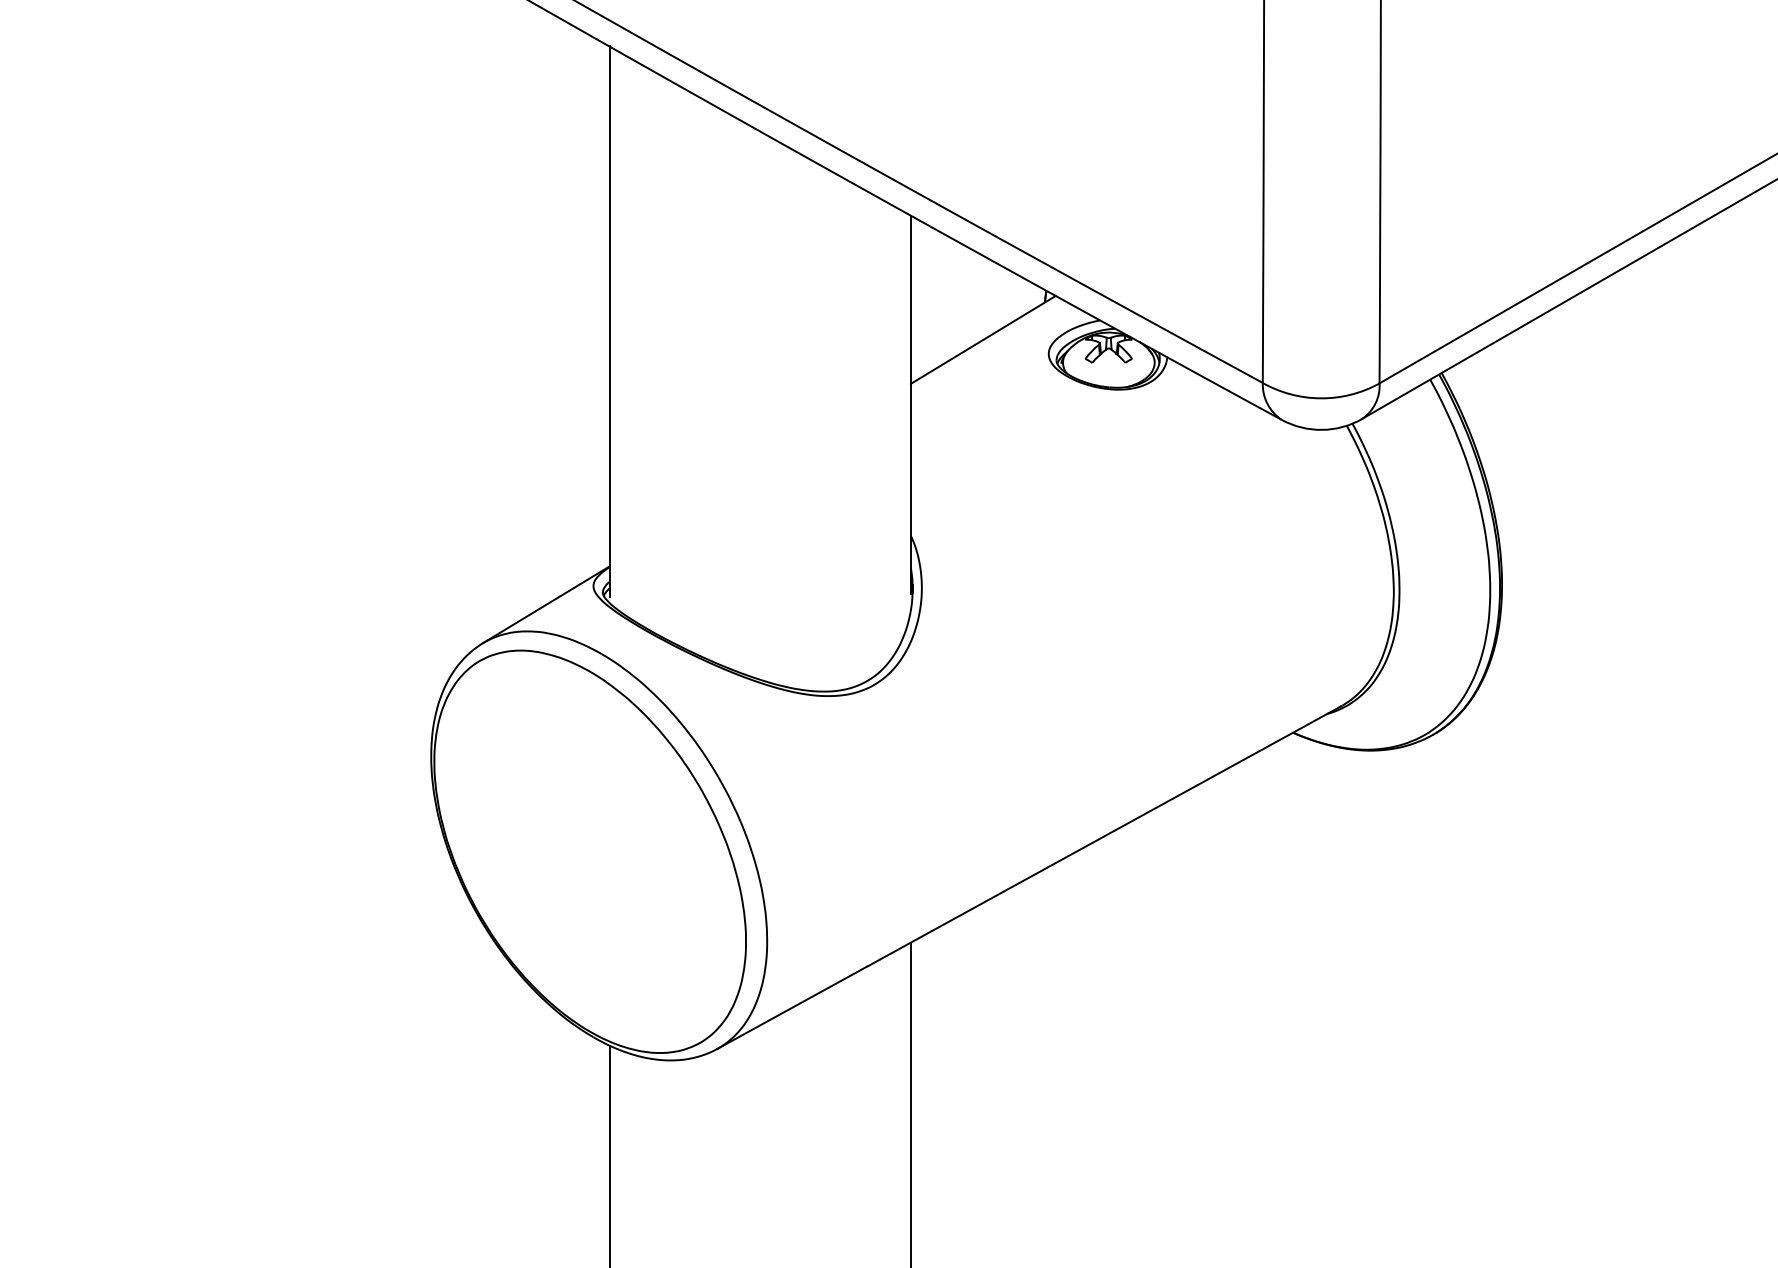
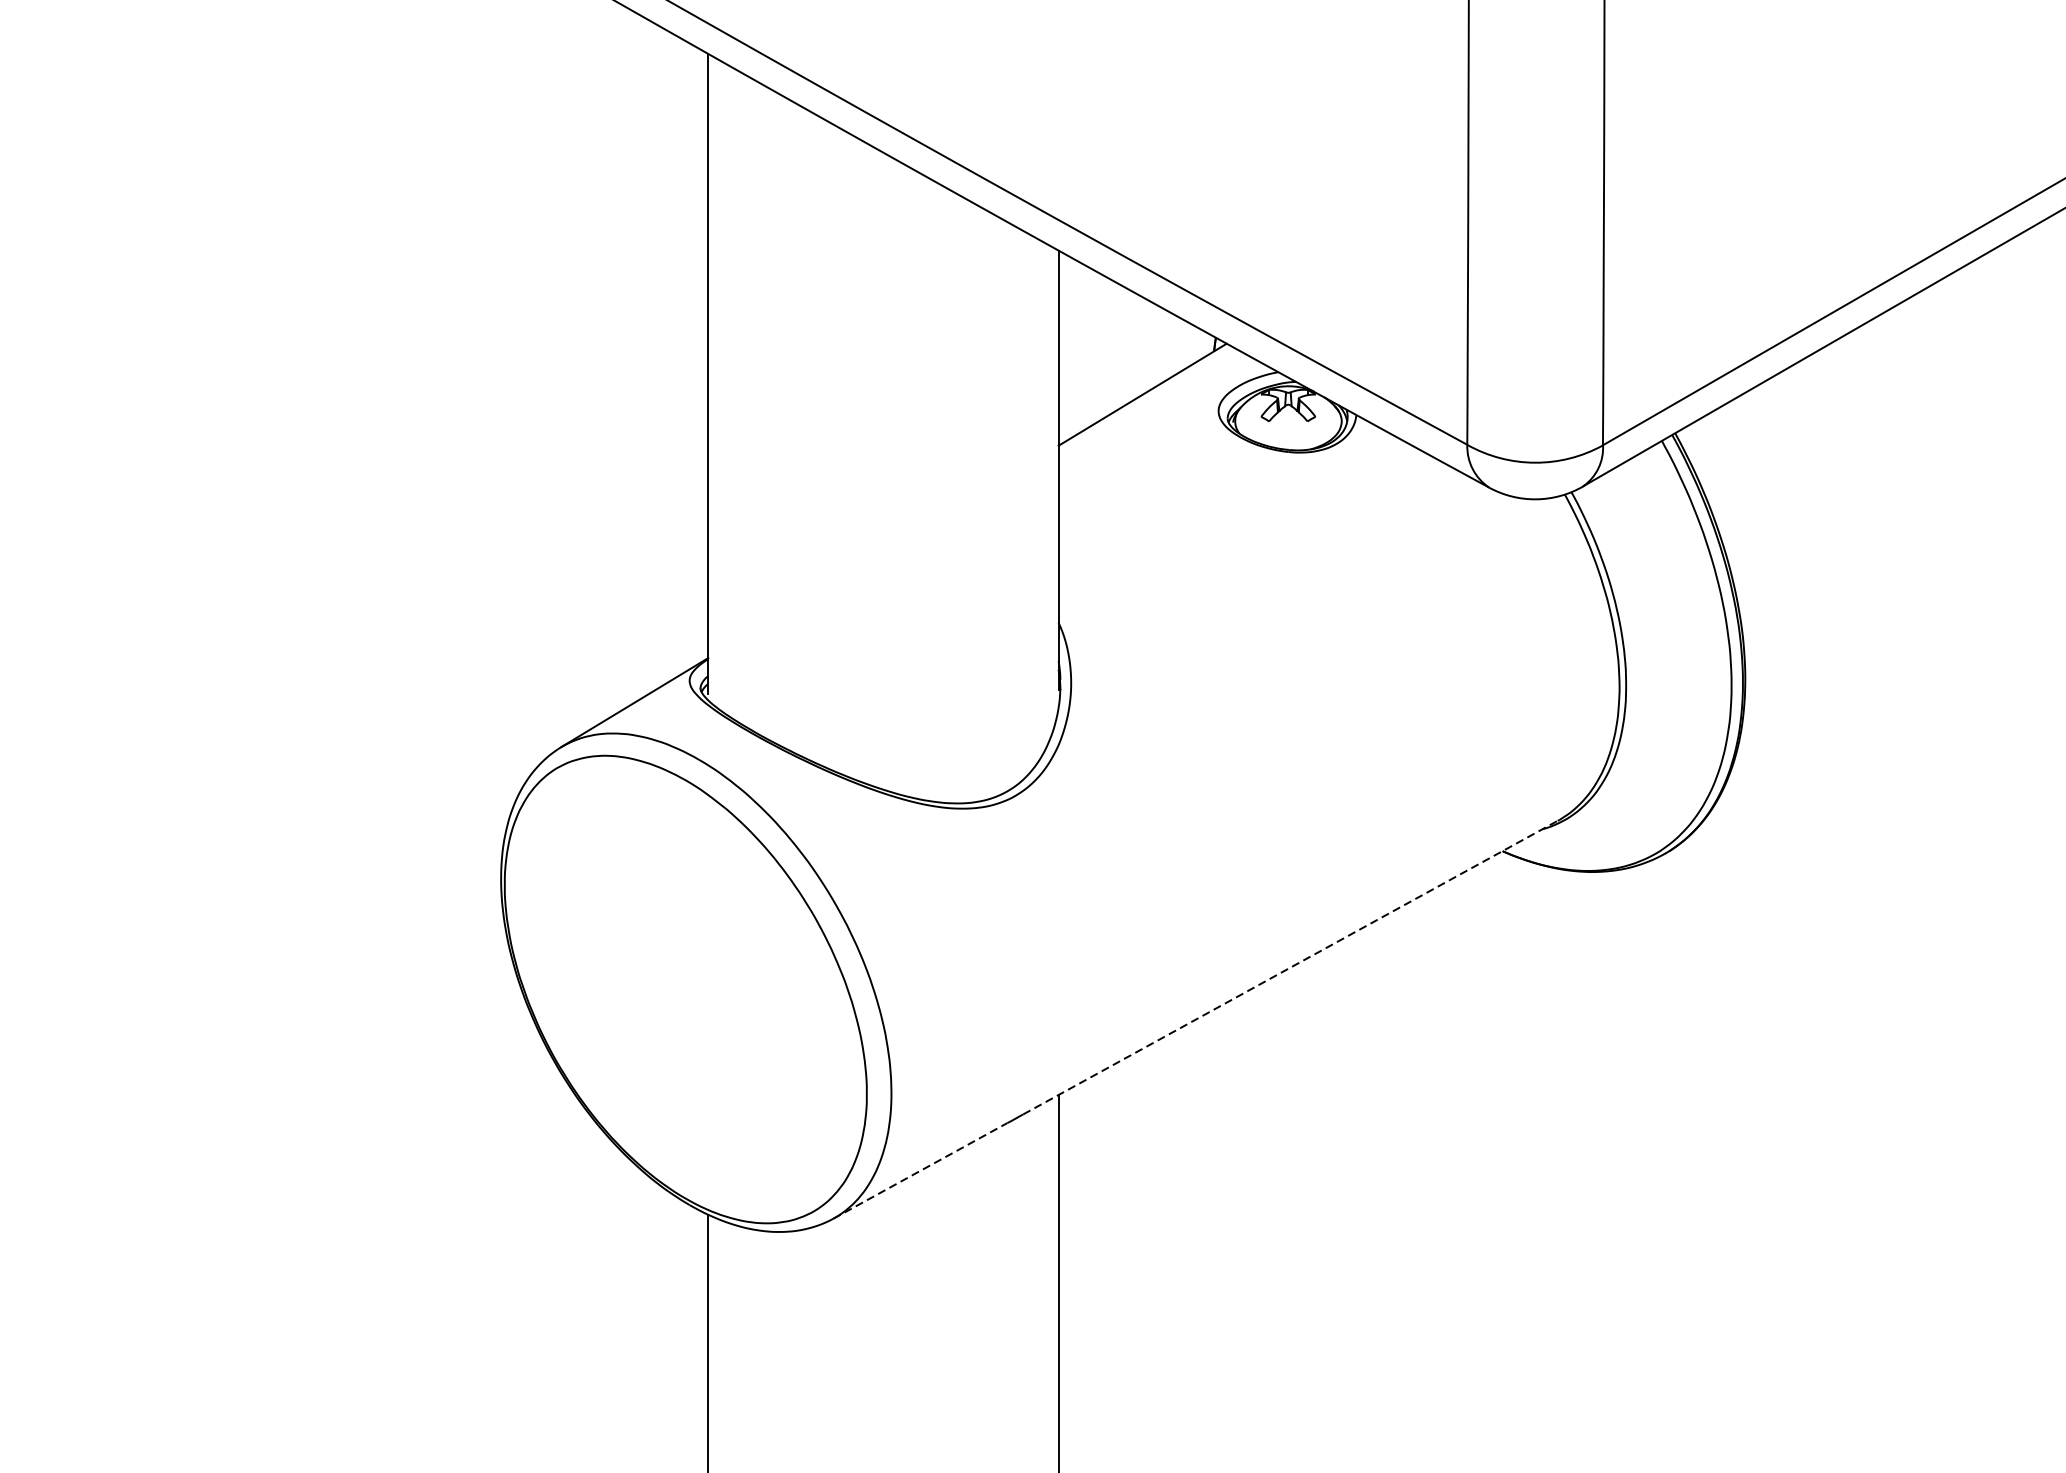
line: (1111, 832) -> (1291, 967), solid -> dashed
line: (792, 1007) -> (920, 1170), solid -> dashed

